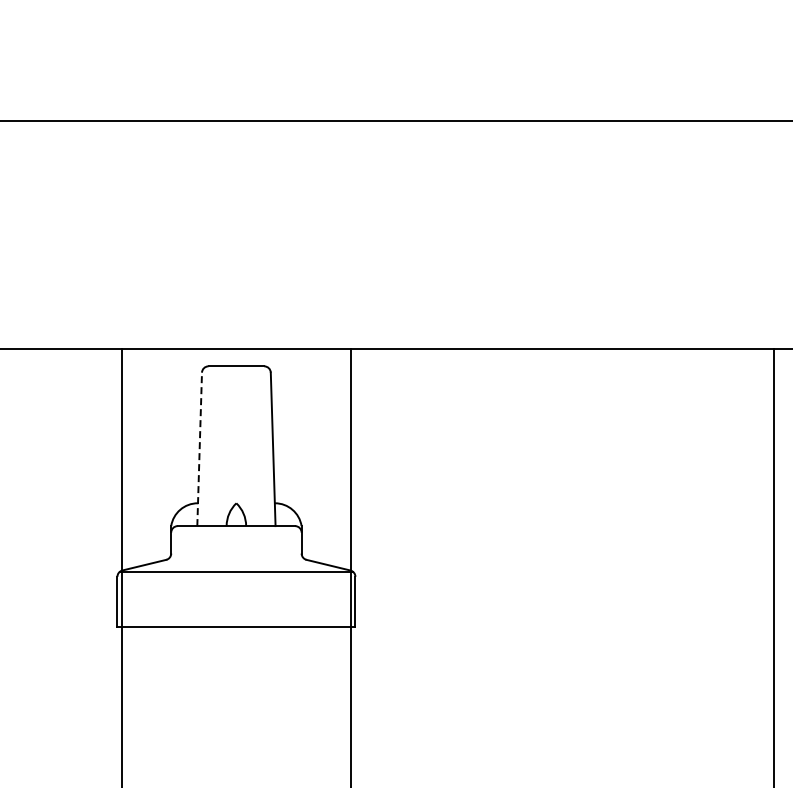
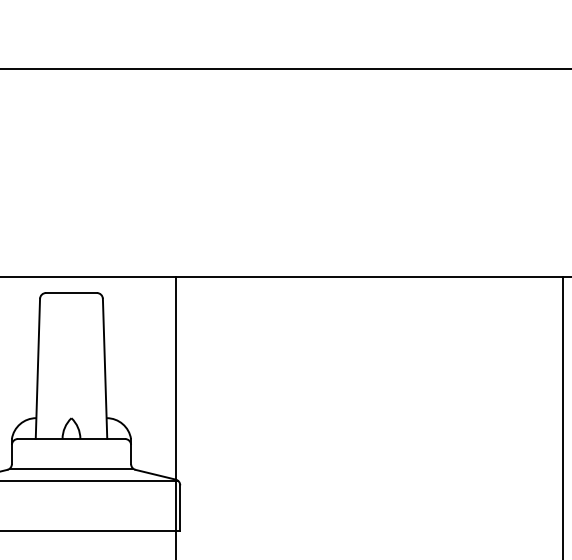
line: (199, 449) -> (37, 369), dashed -> solid
line: (236, 558) -> (71, 468), added

